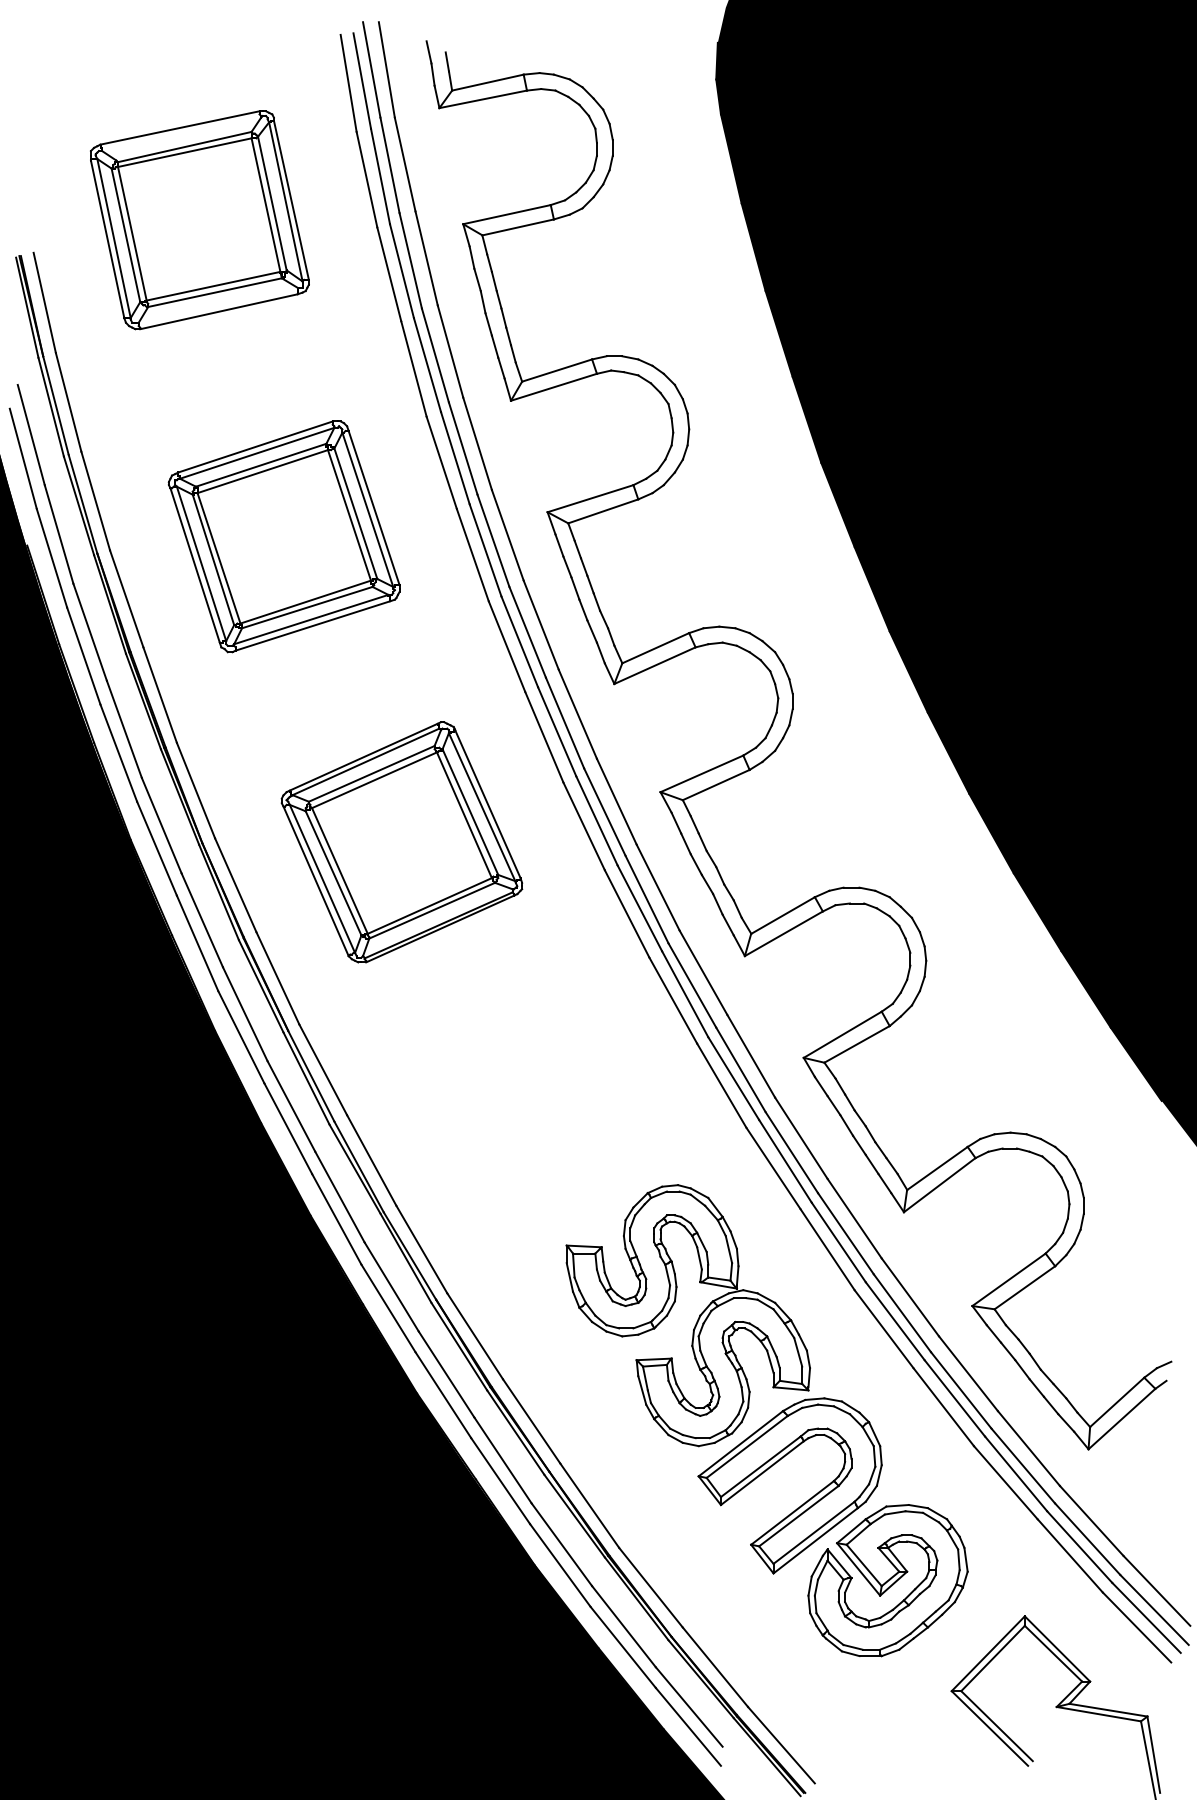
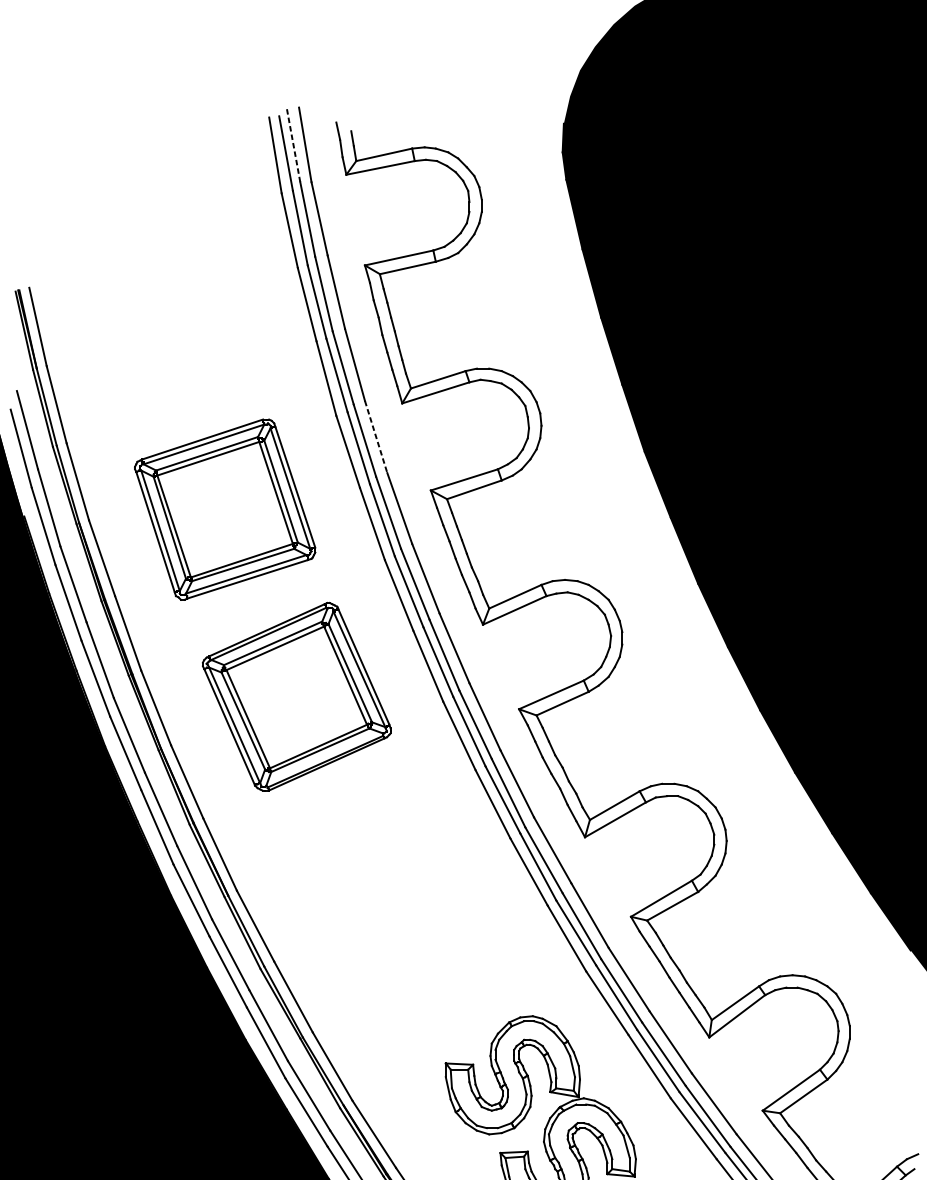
line: (371, 69) -> (293, 144), solid -> dashed
part: (199, 220) -> (158, 262), removed
line: (477, 444) -> (376, 437), solid -> dashed
part: (401, 842) -> (296, 696), moved

